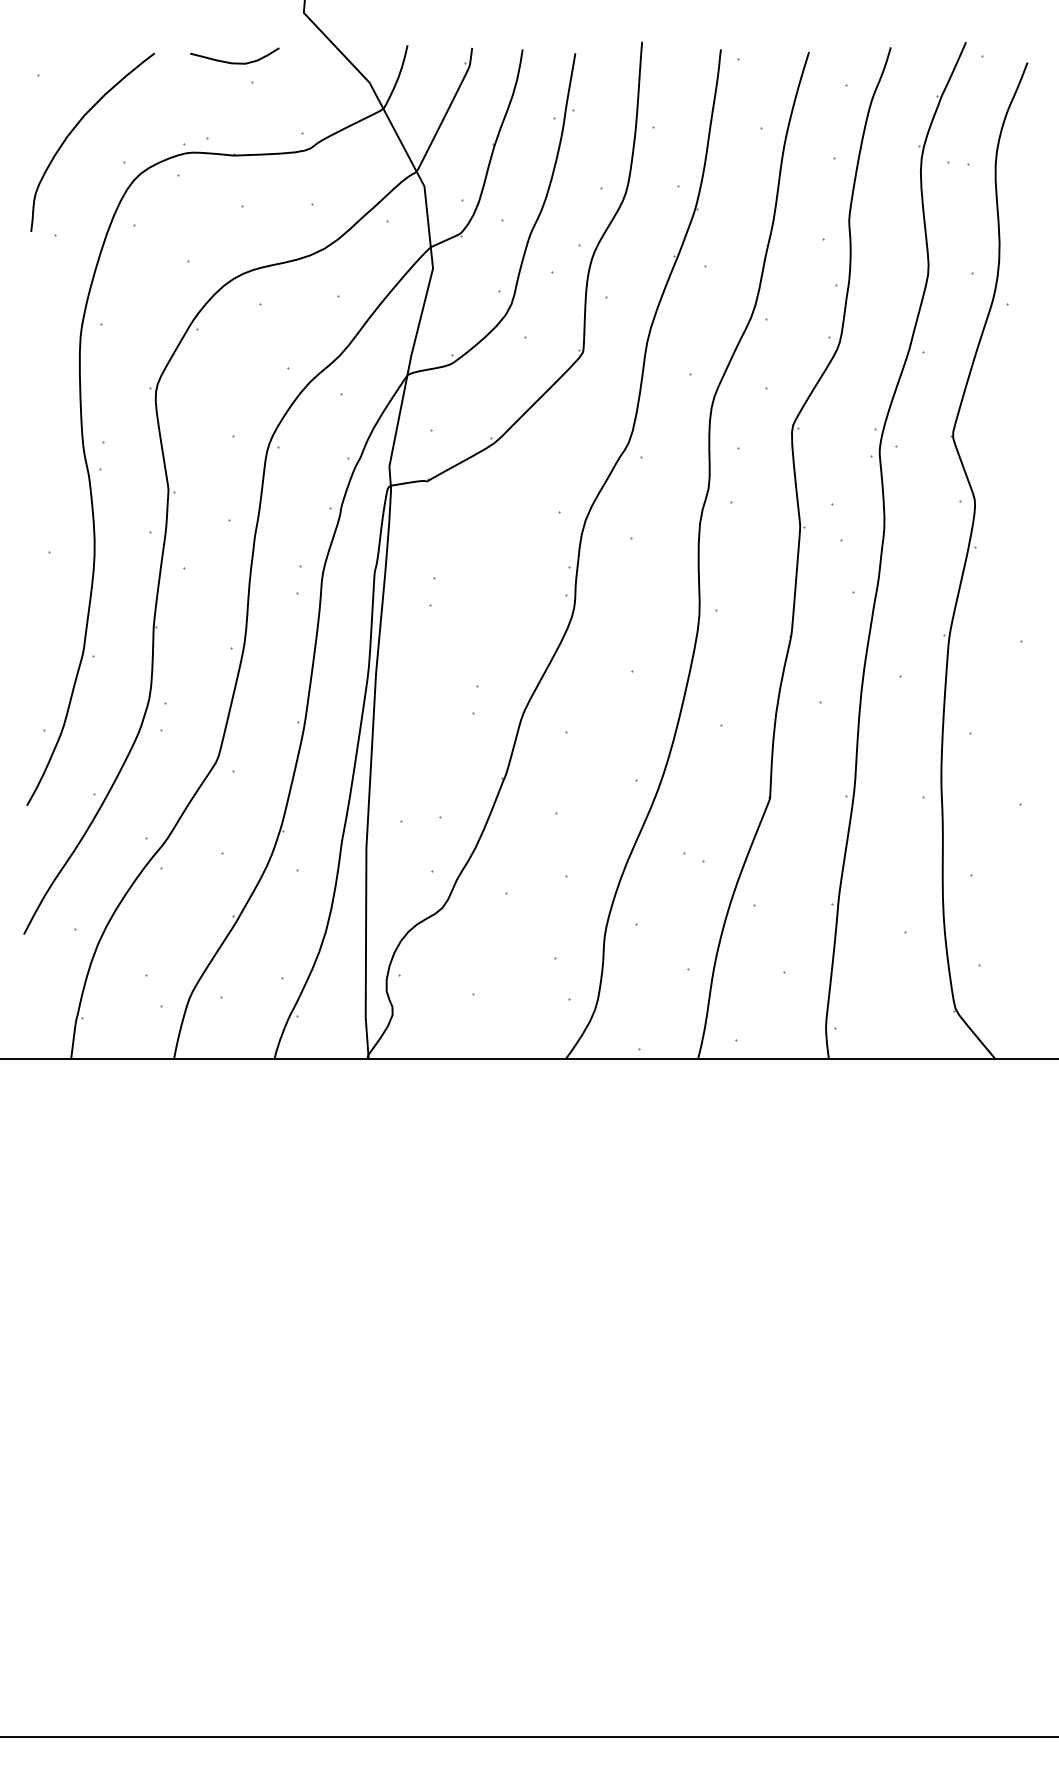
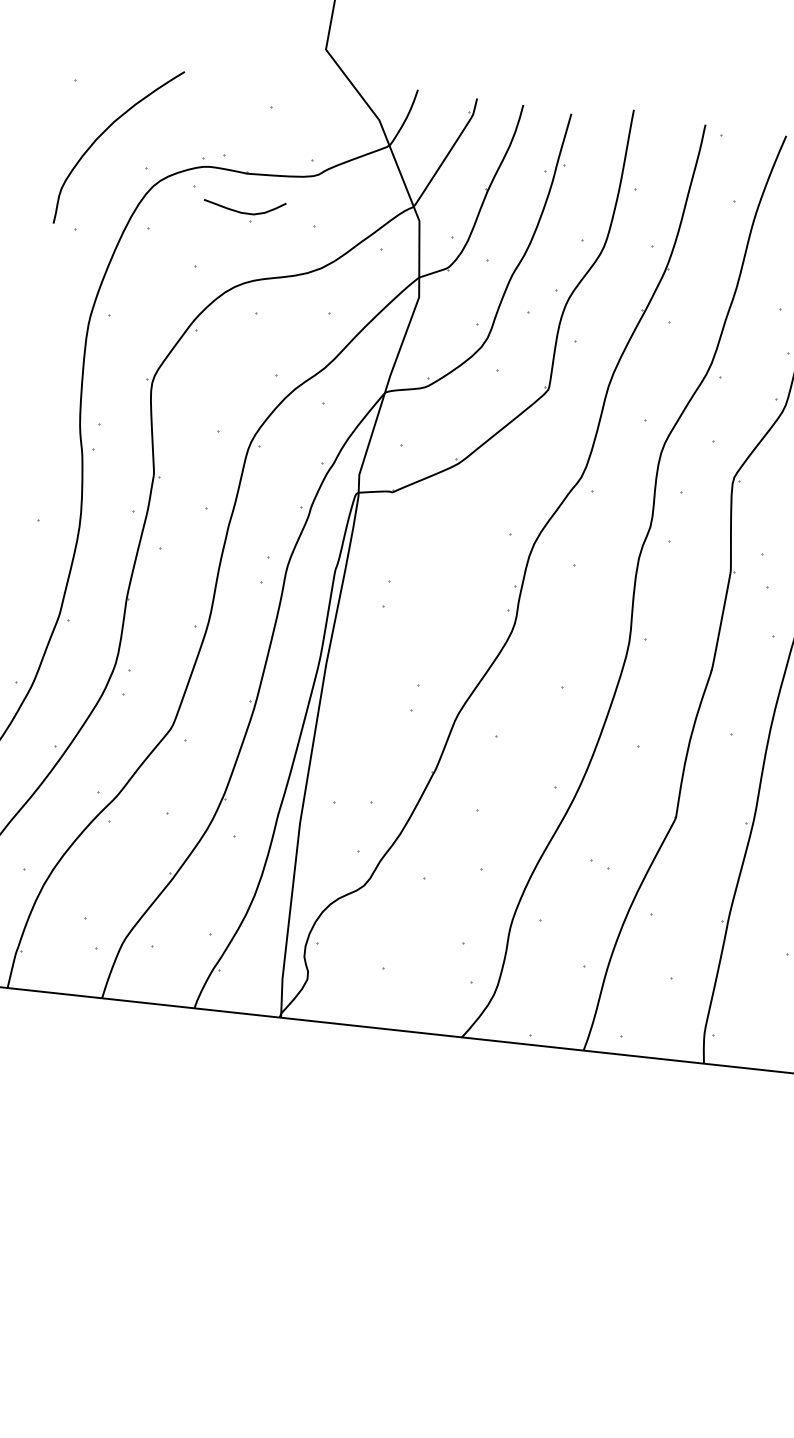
curve: (234, 62) -> (243, 212), moved

